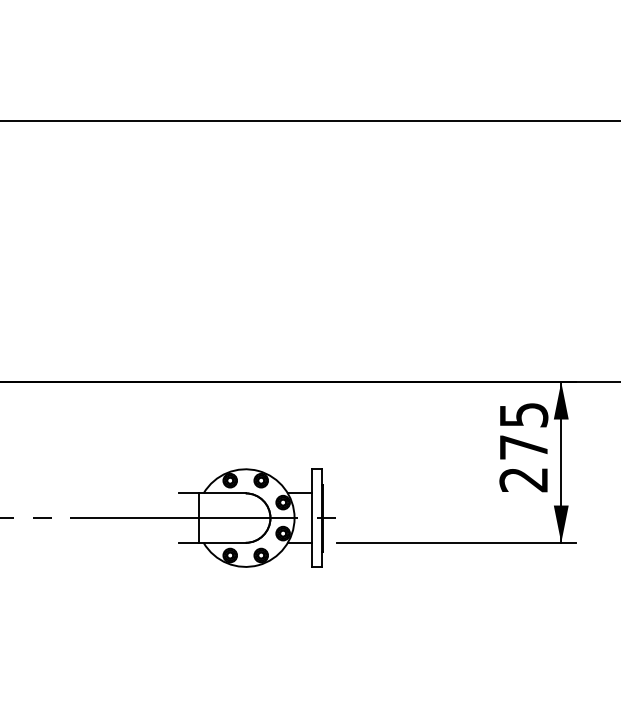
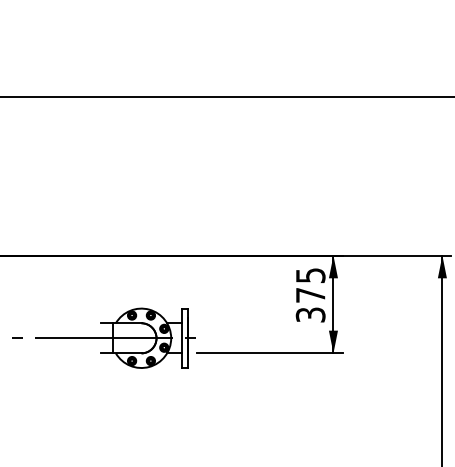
text: (523, 478) -> (310, 314), 275 -> 375

